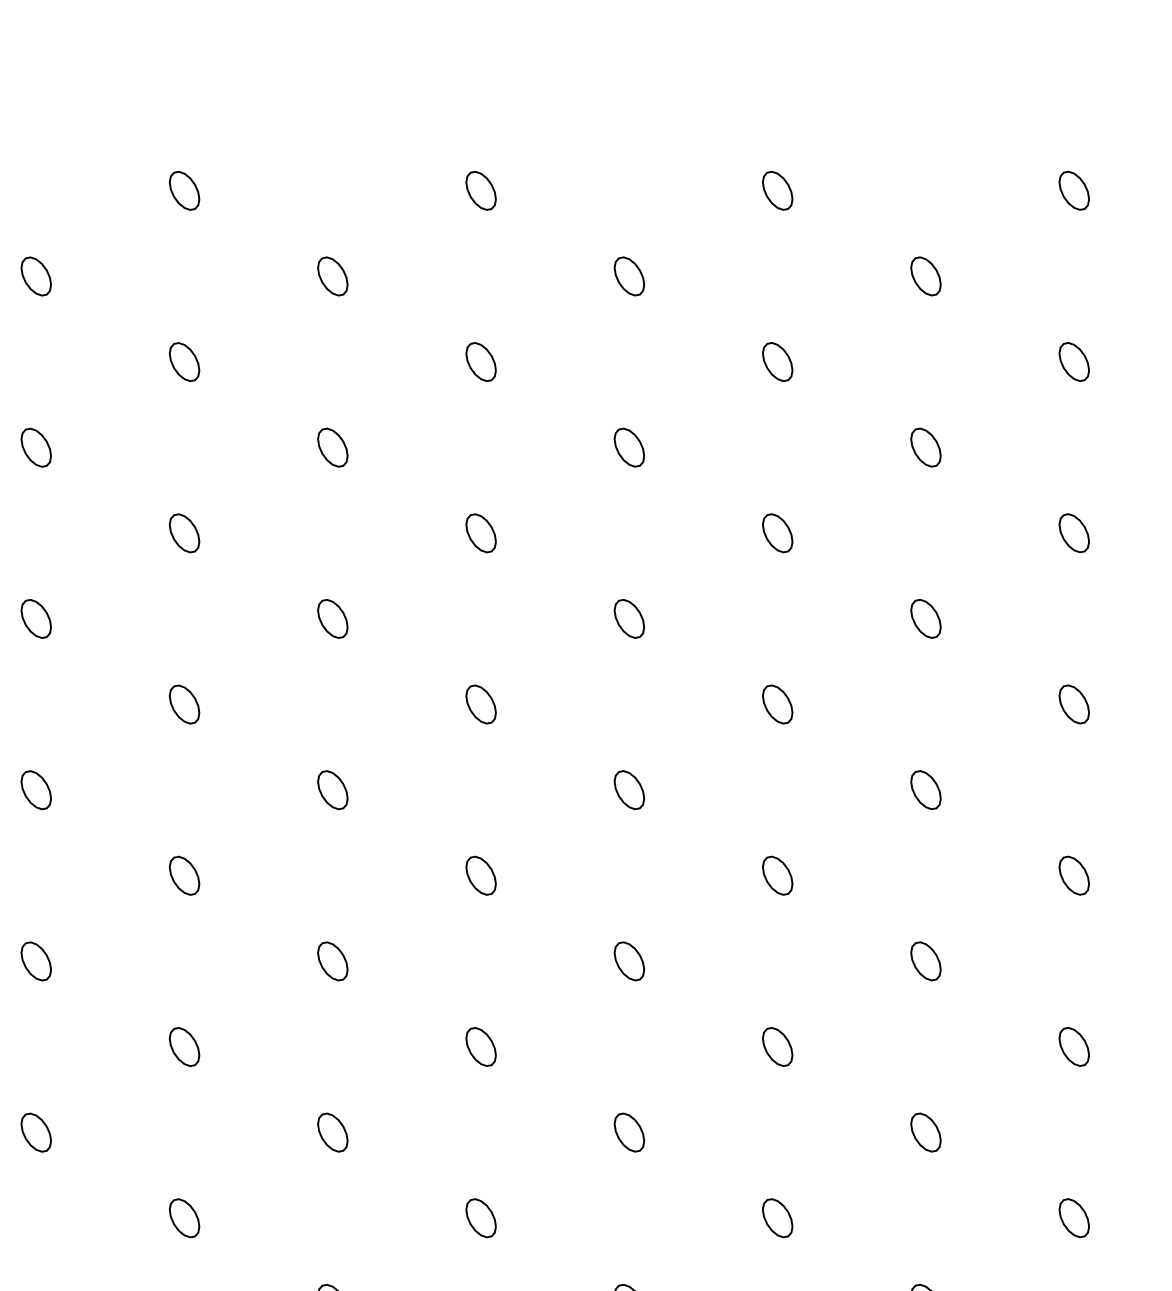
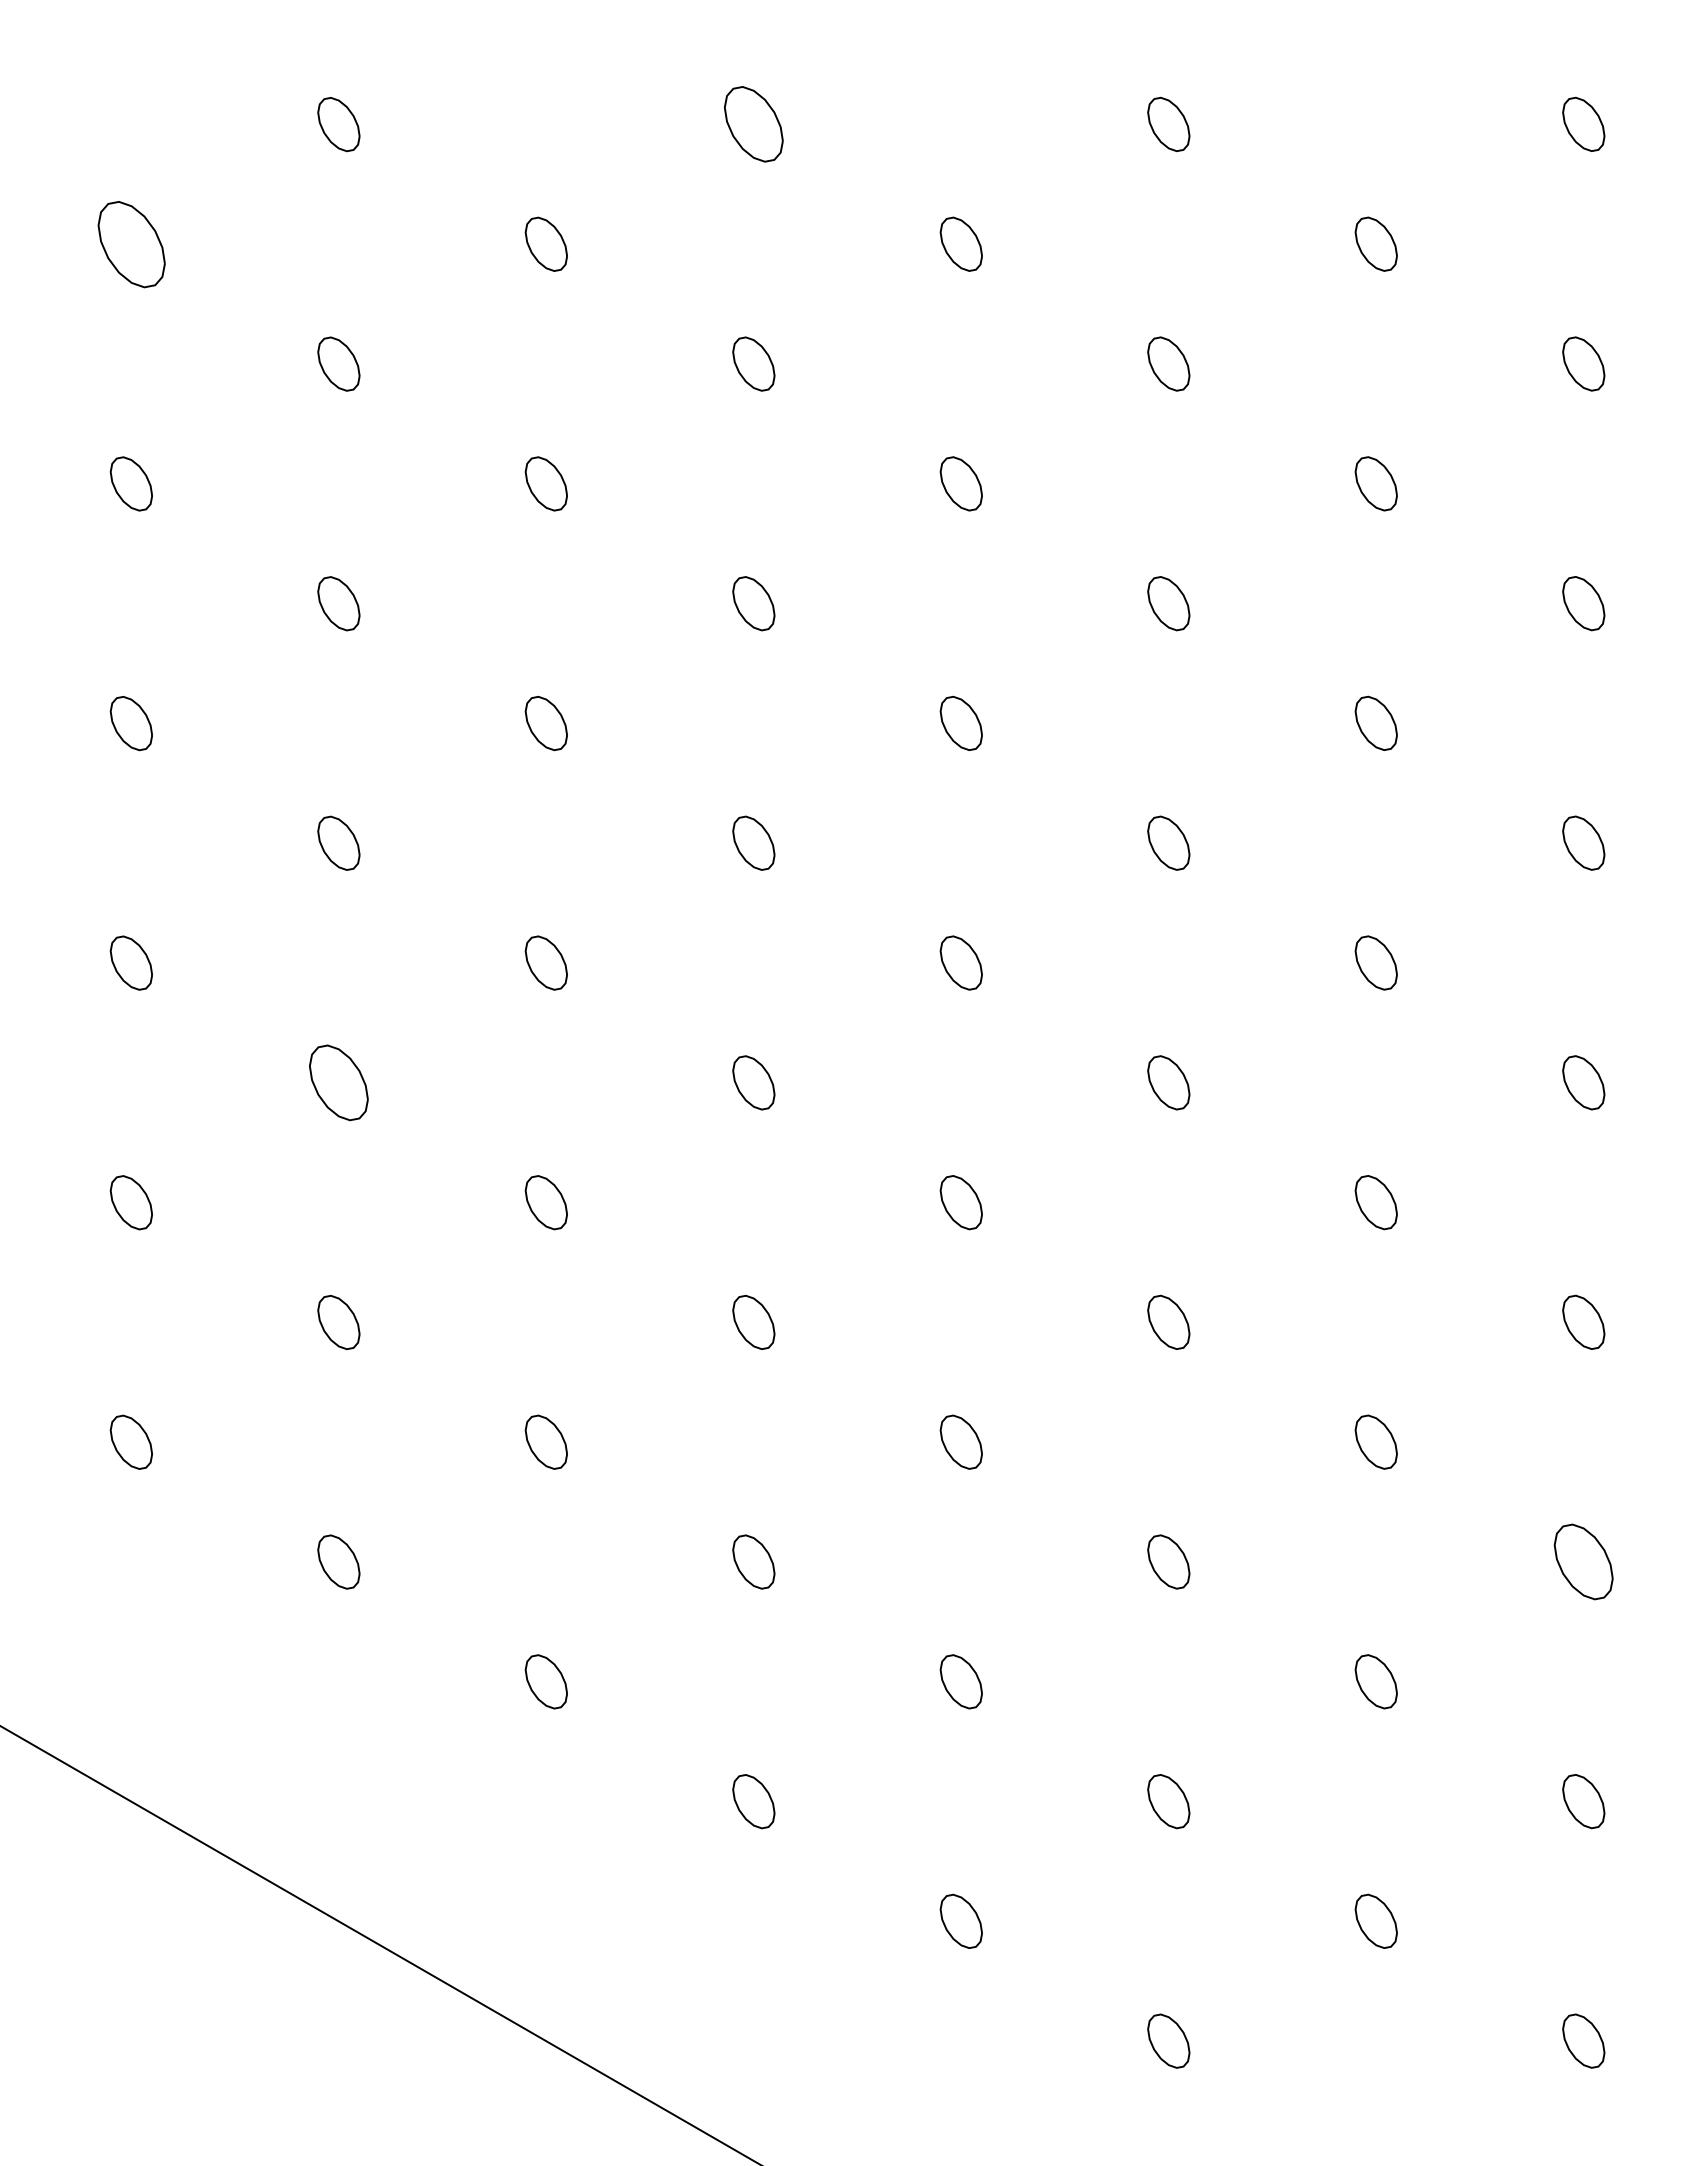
part: (480, 190) -> (753, 124), size x1.4
part: (35, 275) -> (130, 243), size x1.6
part: (184, 875) -> (338, 1082), size x1.4
part: (1074, 1217) -> (1583, 1561), size x1.4

